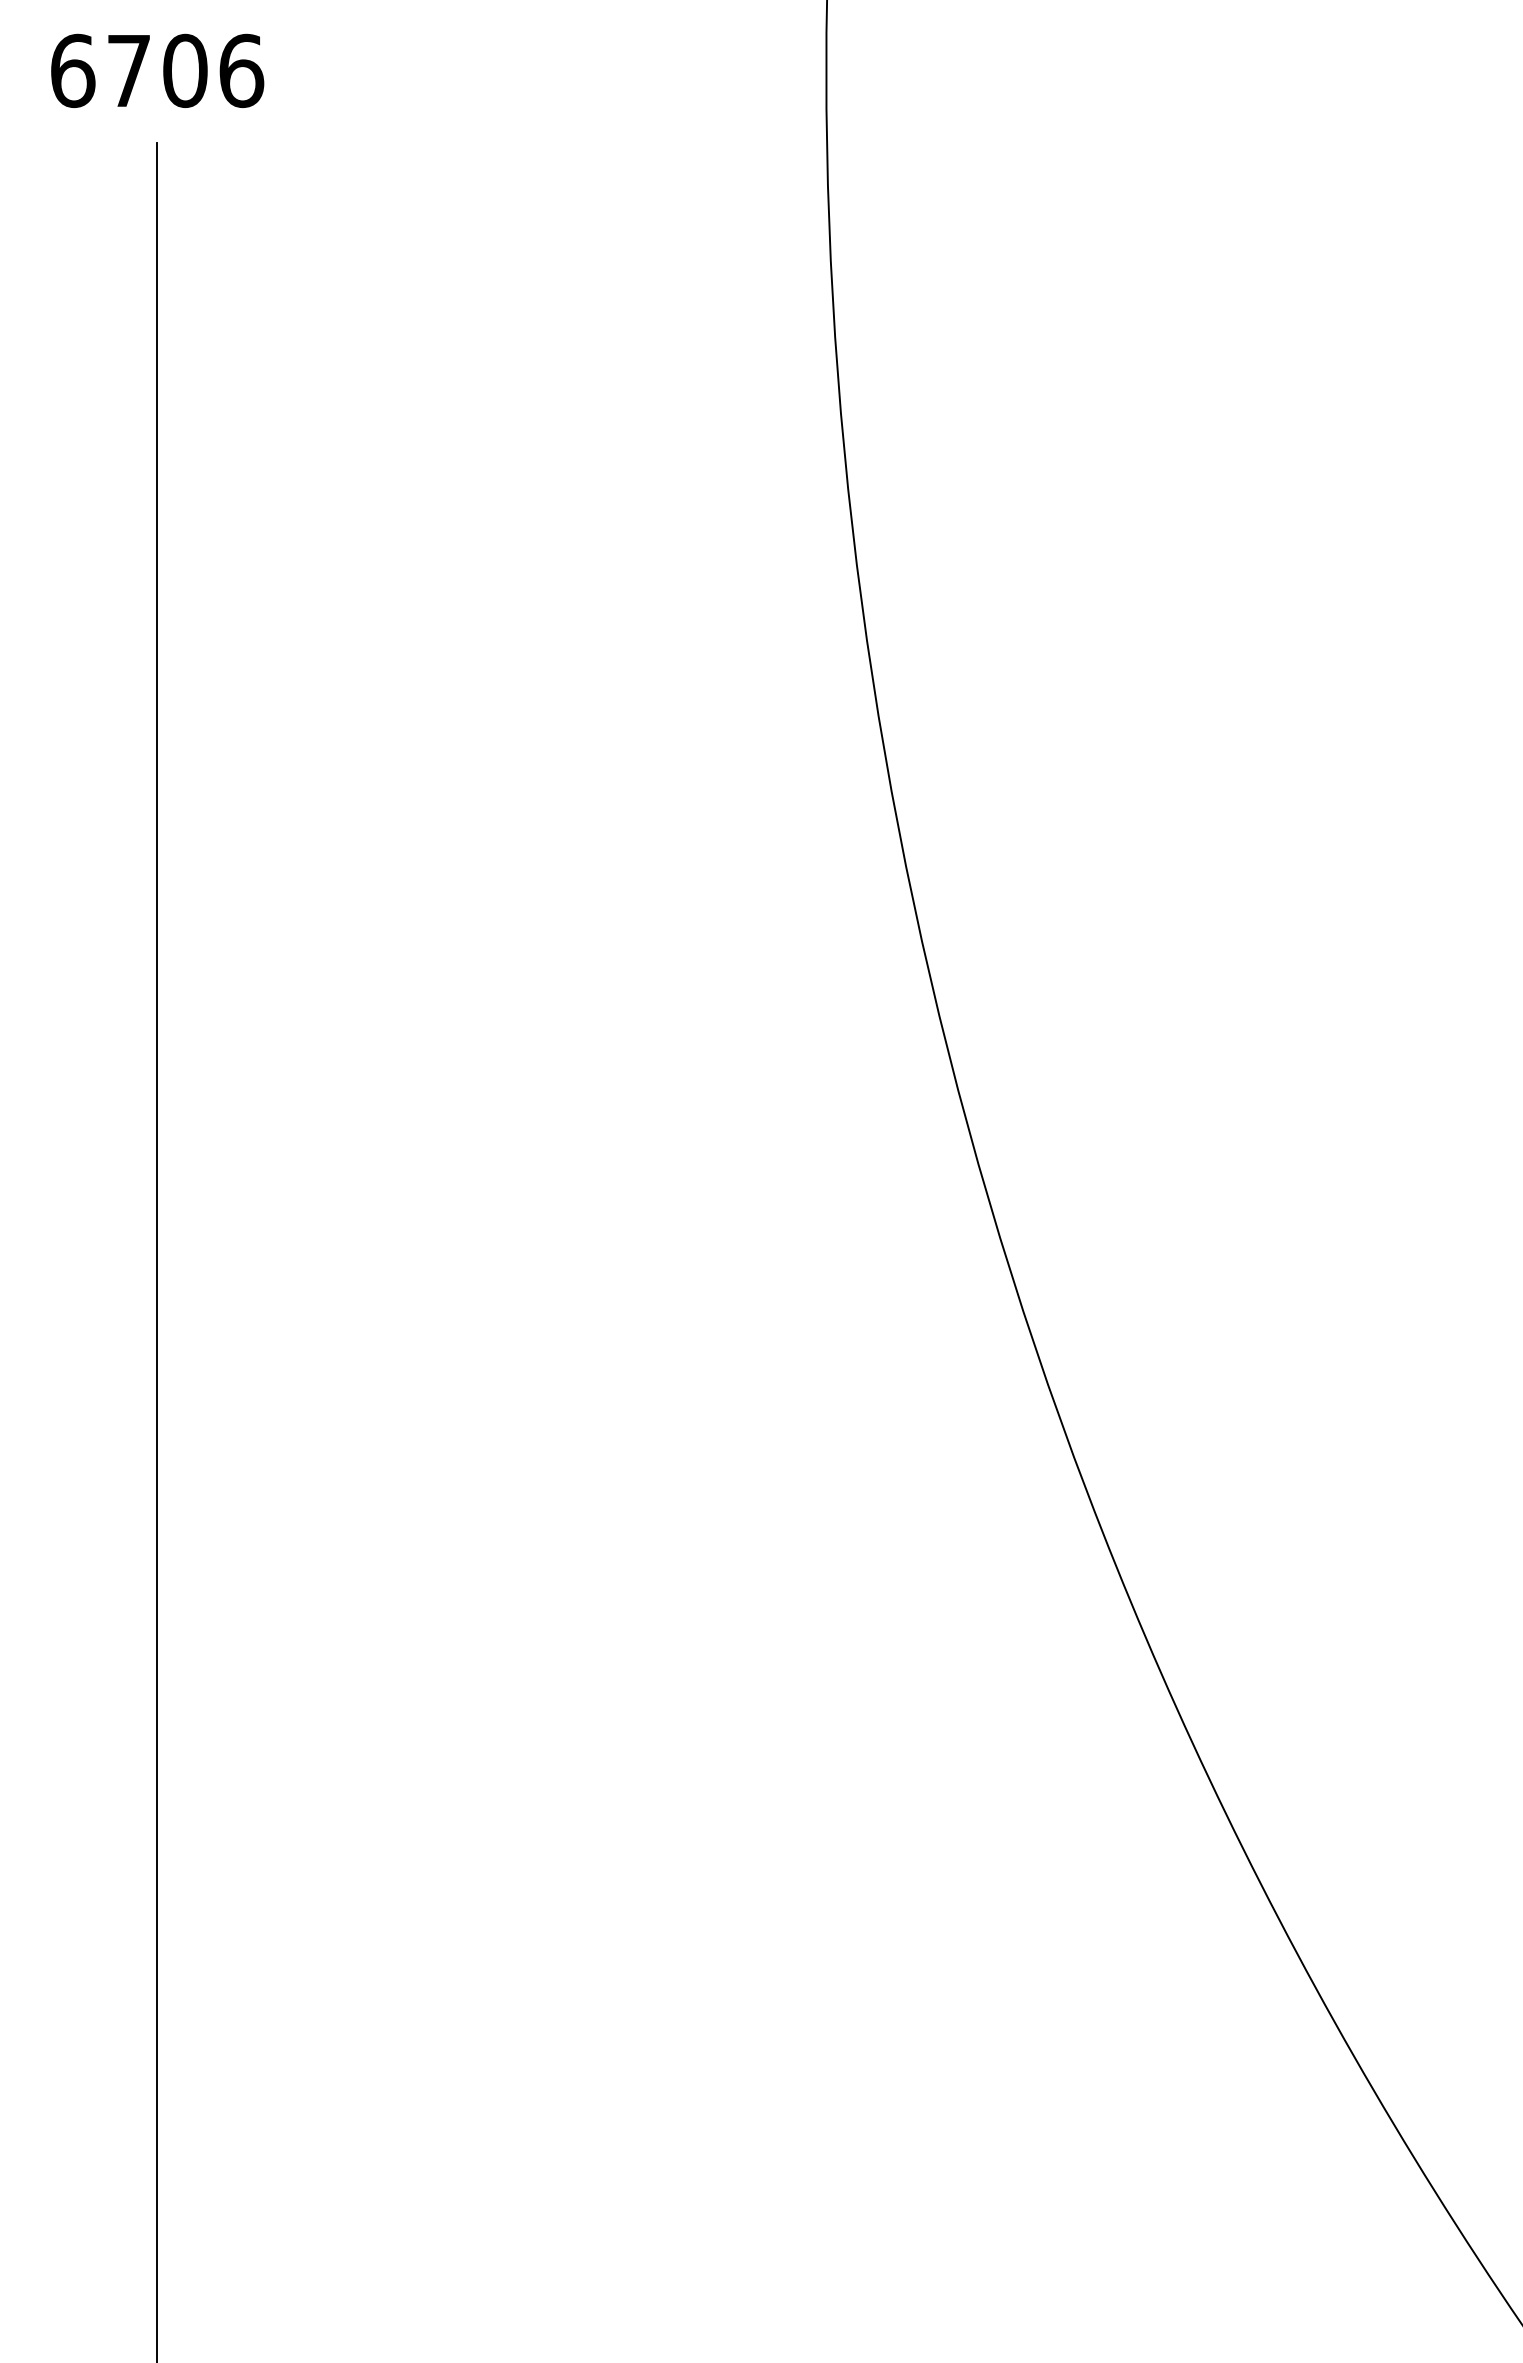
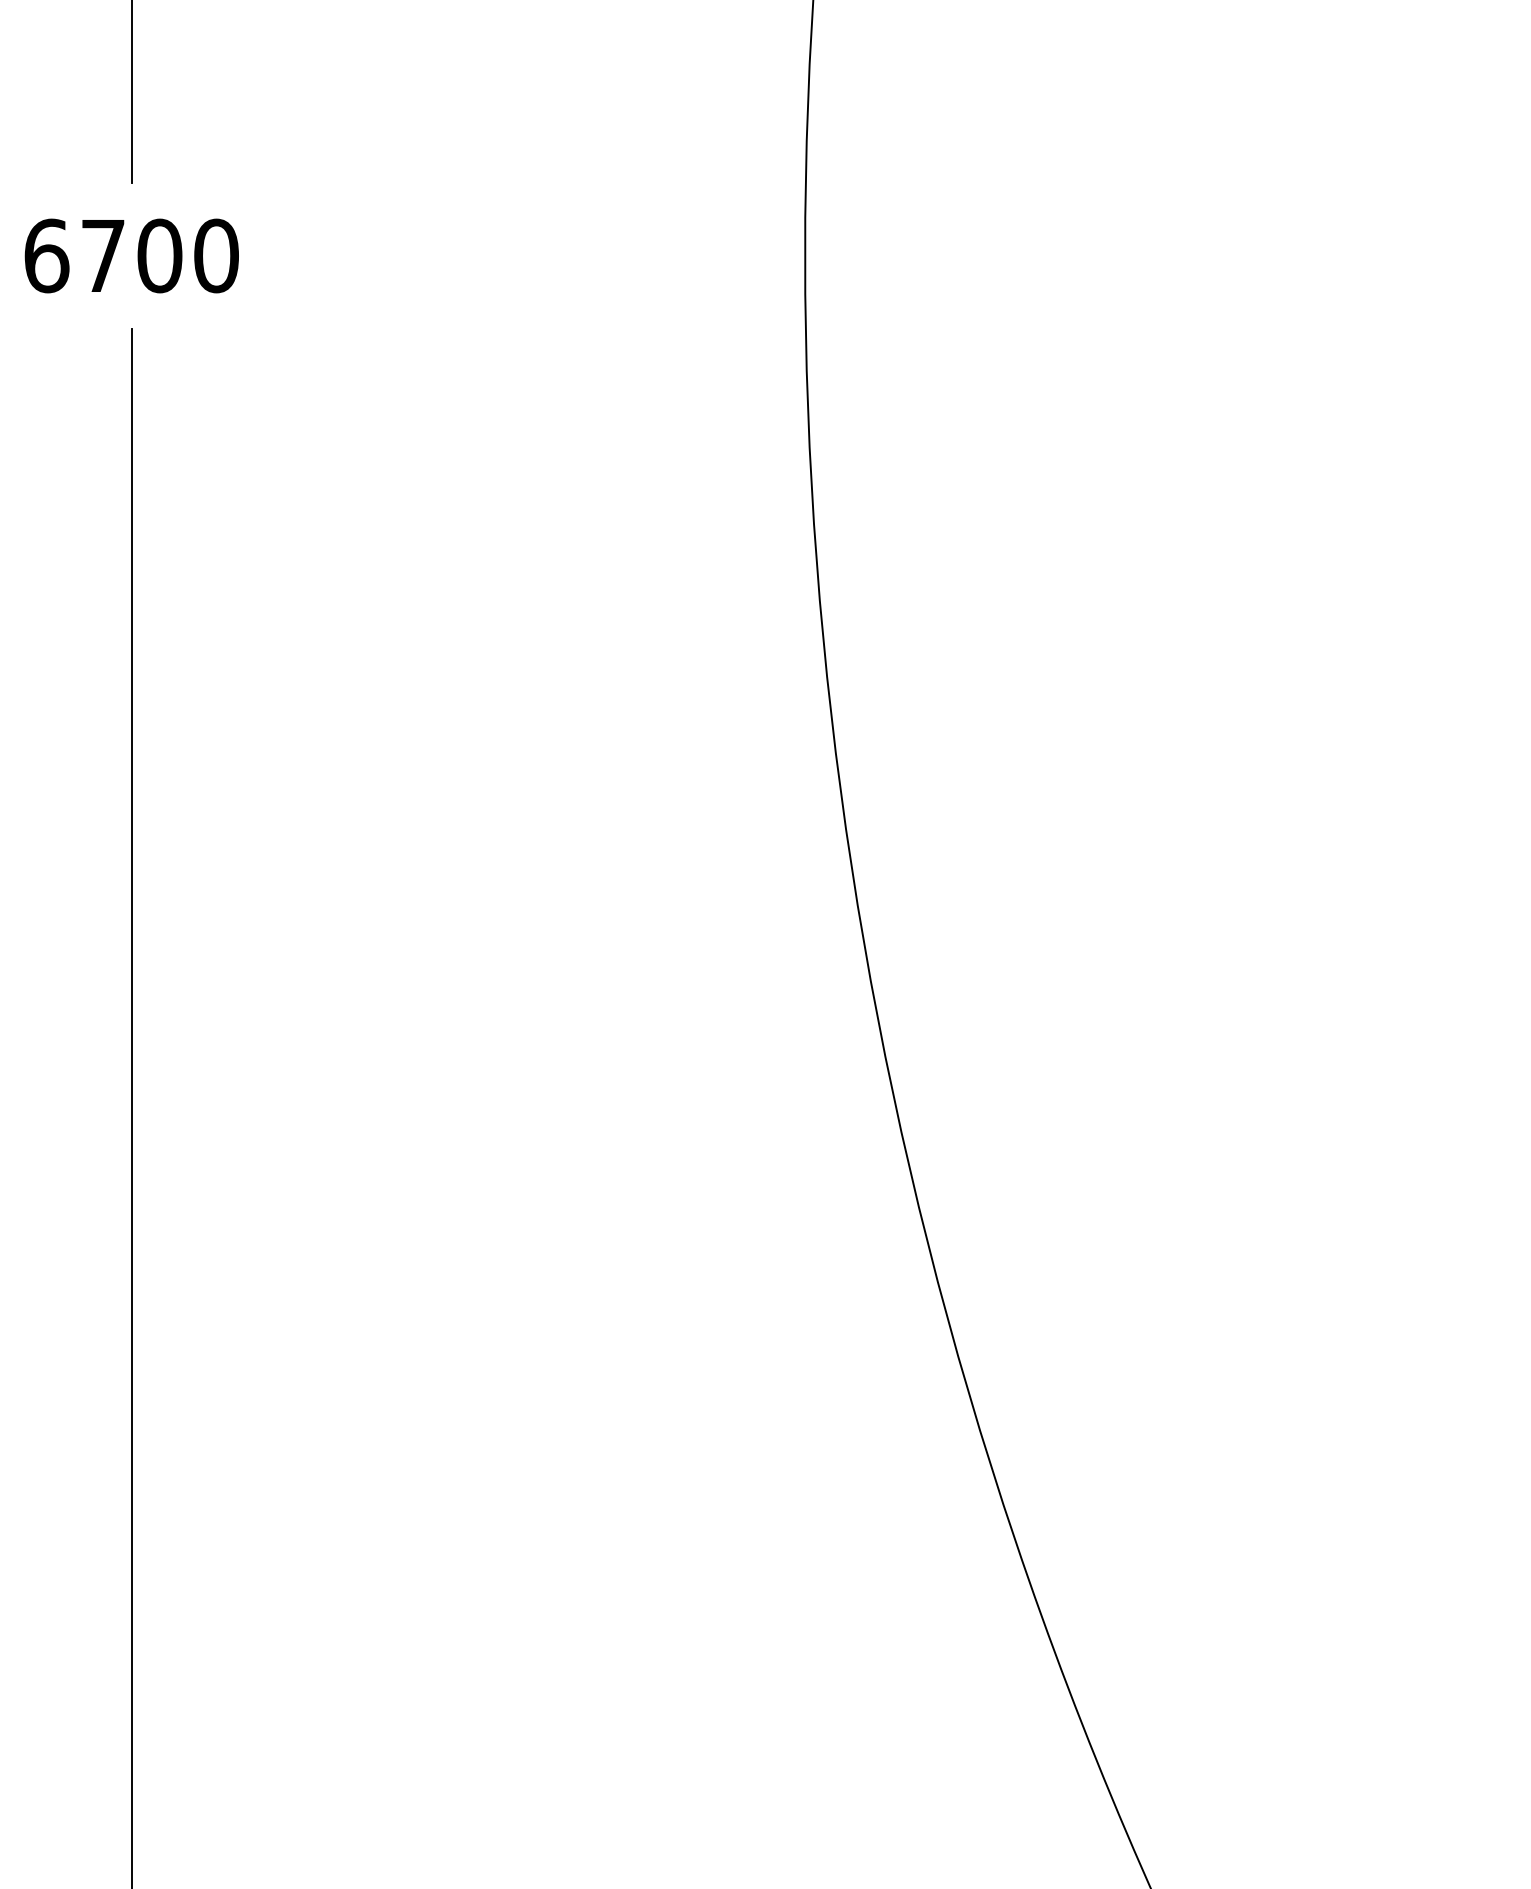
text: (241, 70) -> (216, 255), 6706 -> 6700

